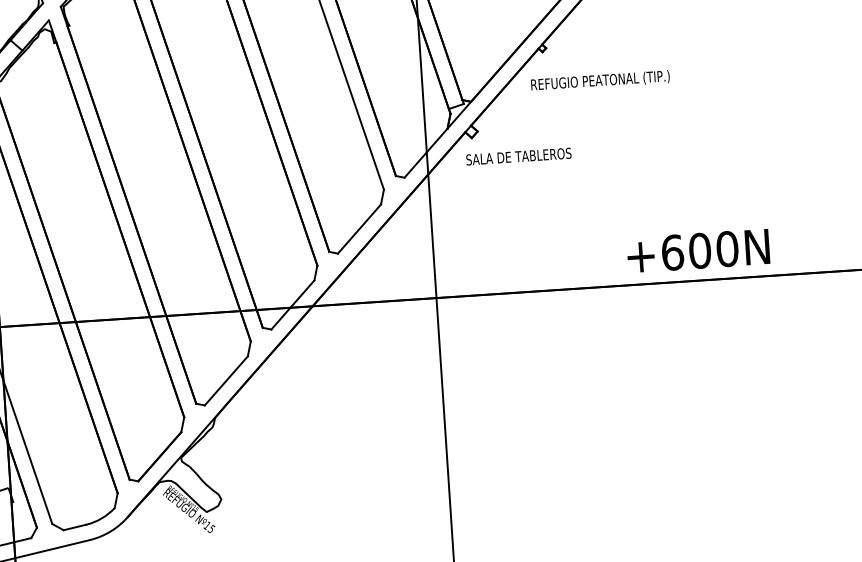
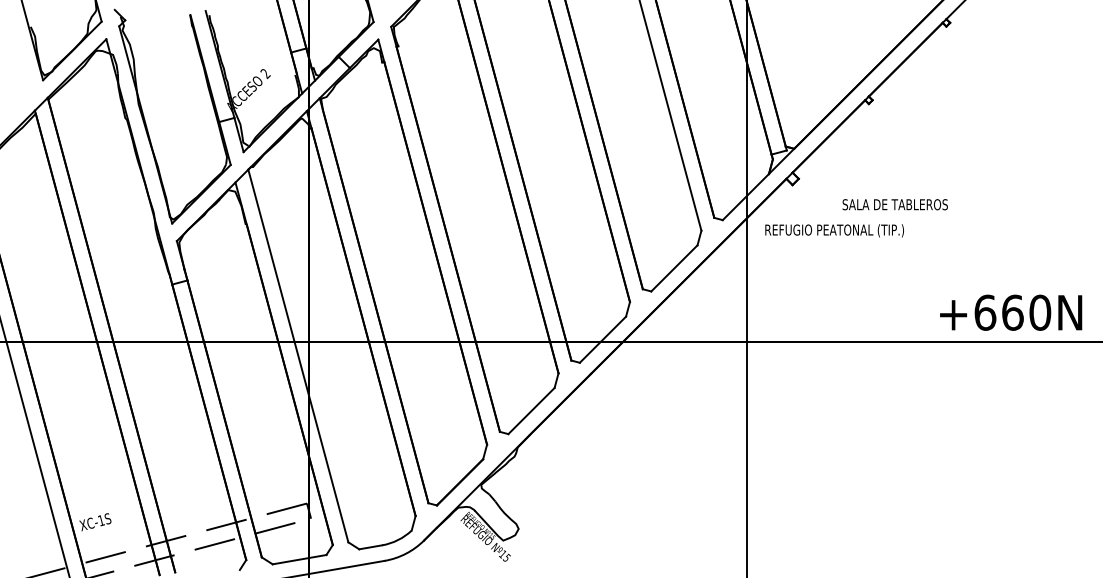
text: (600, 80) -> (834, 230), moved
text: (518, 156) -> (894, 204), moved
text: (699, 250) -> (1012, 312), +600N -> +660N

